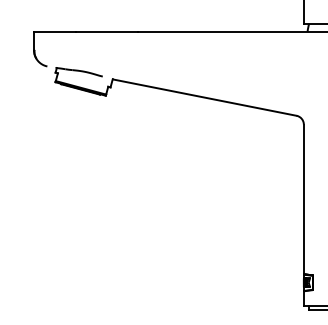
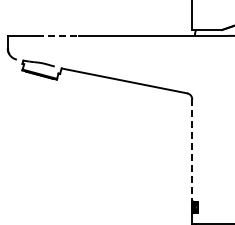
line: (108, 31) -> (58, 35), solid -> dashed
line: (304, 200) -> (192, 151), solid -> dashed

